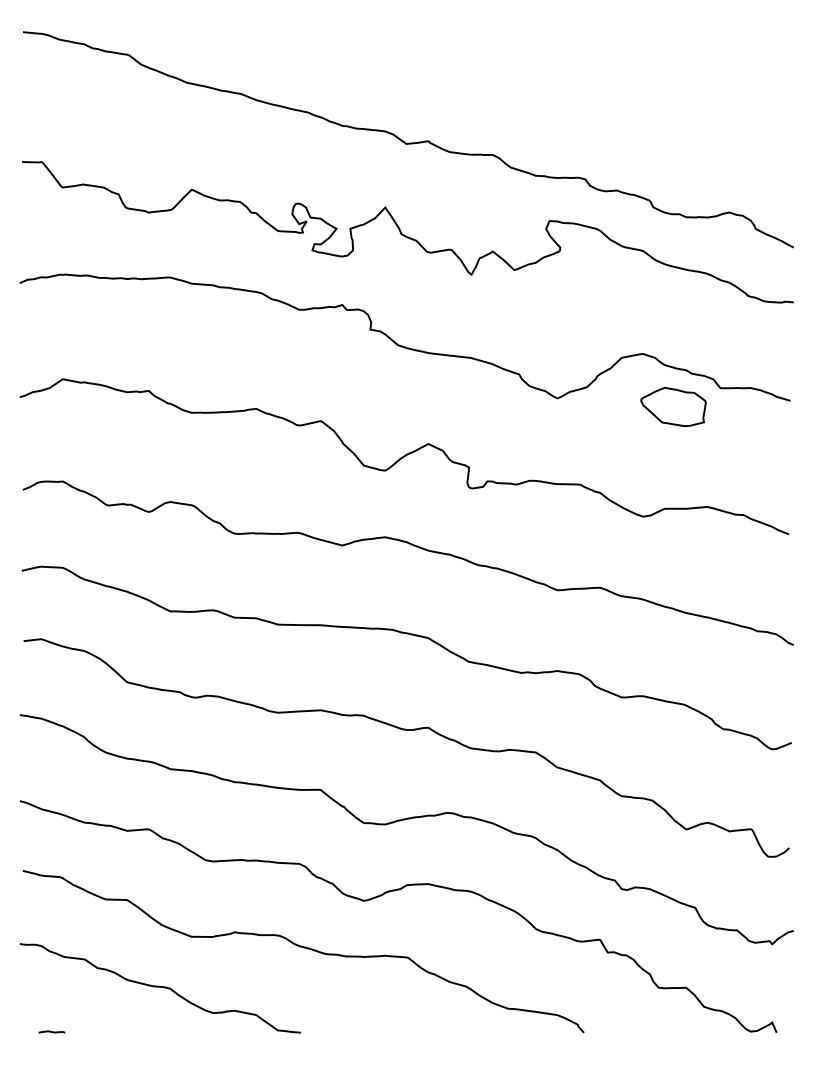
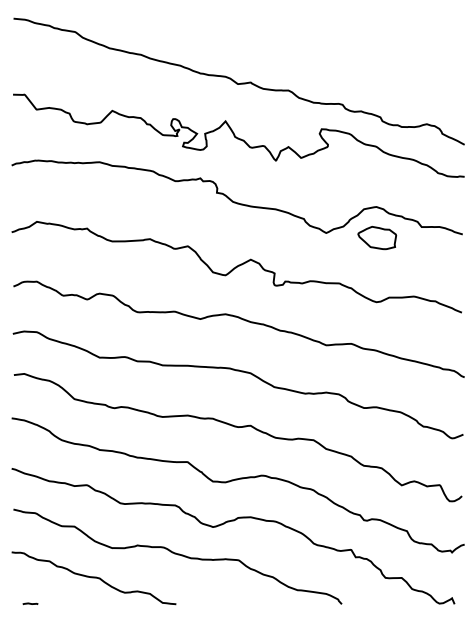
part: (673, 407) -> (377, 238), moved

